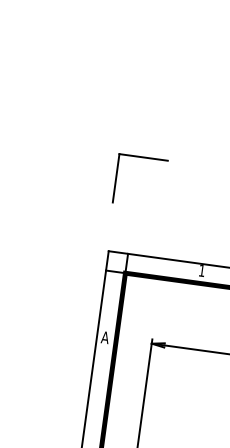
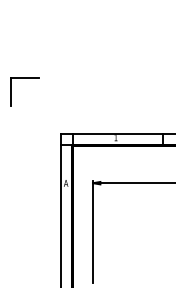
part: (142, 158) -> (24, 78), moved

